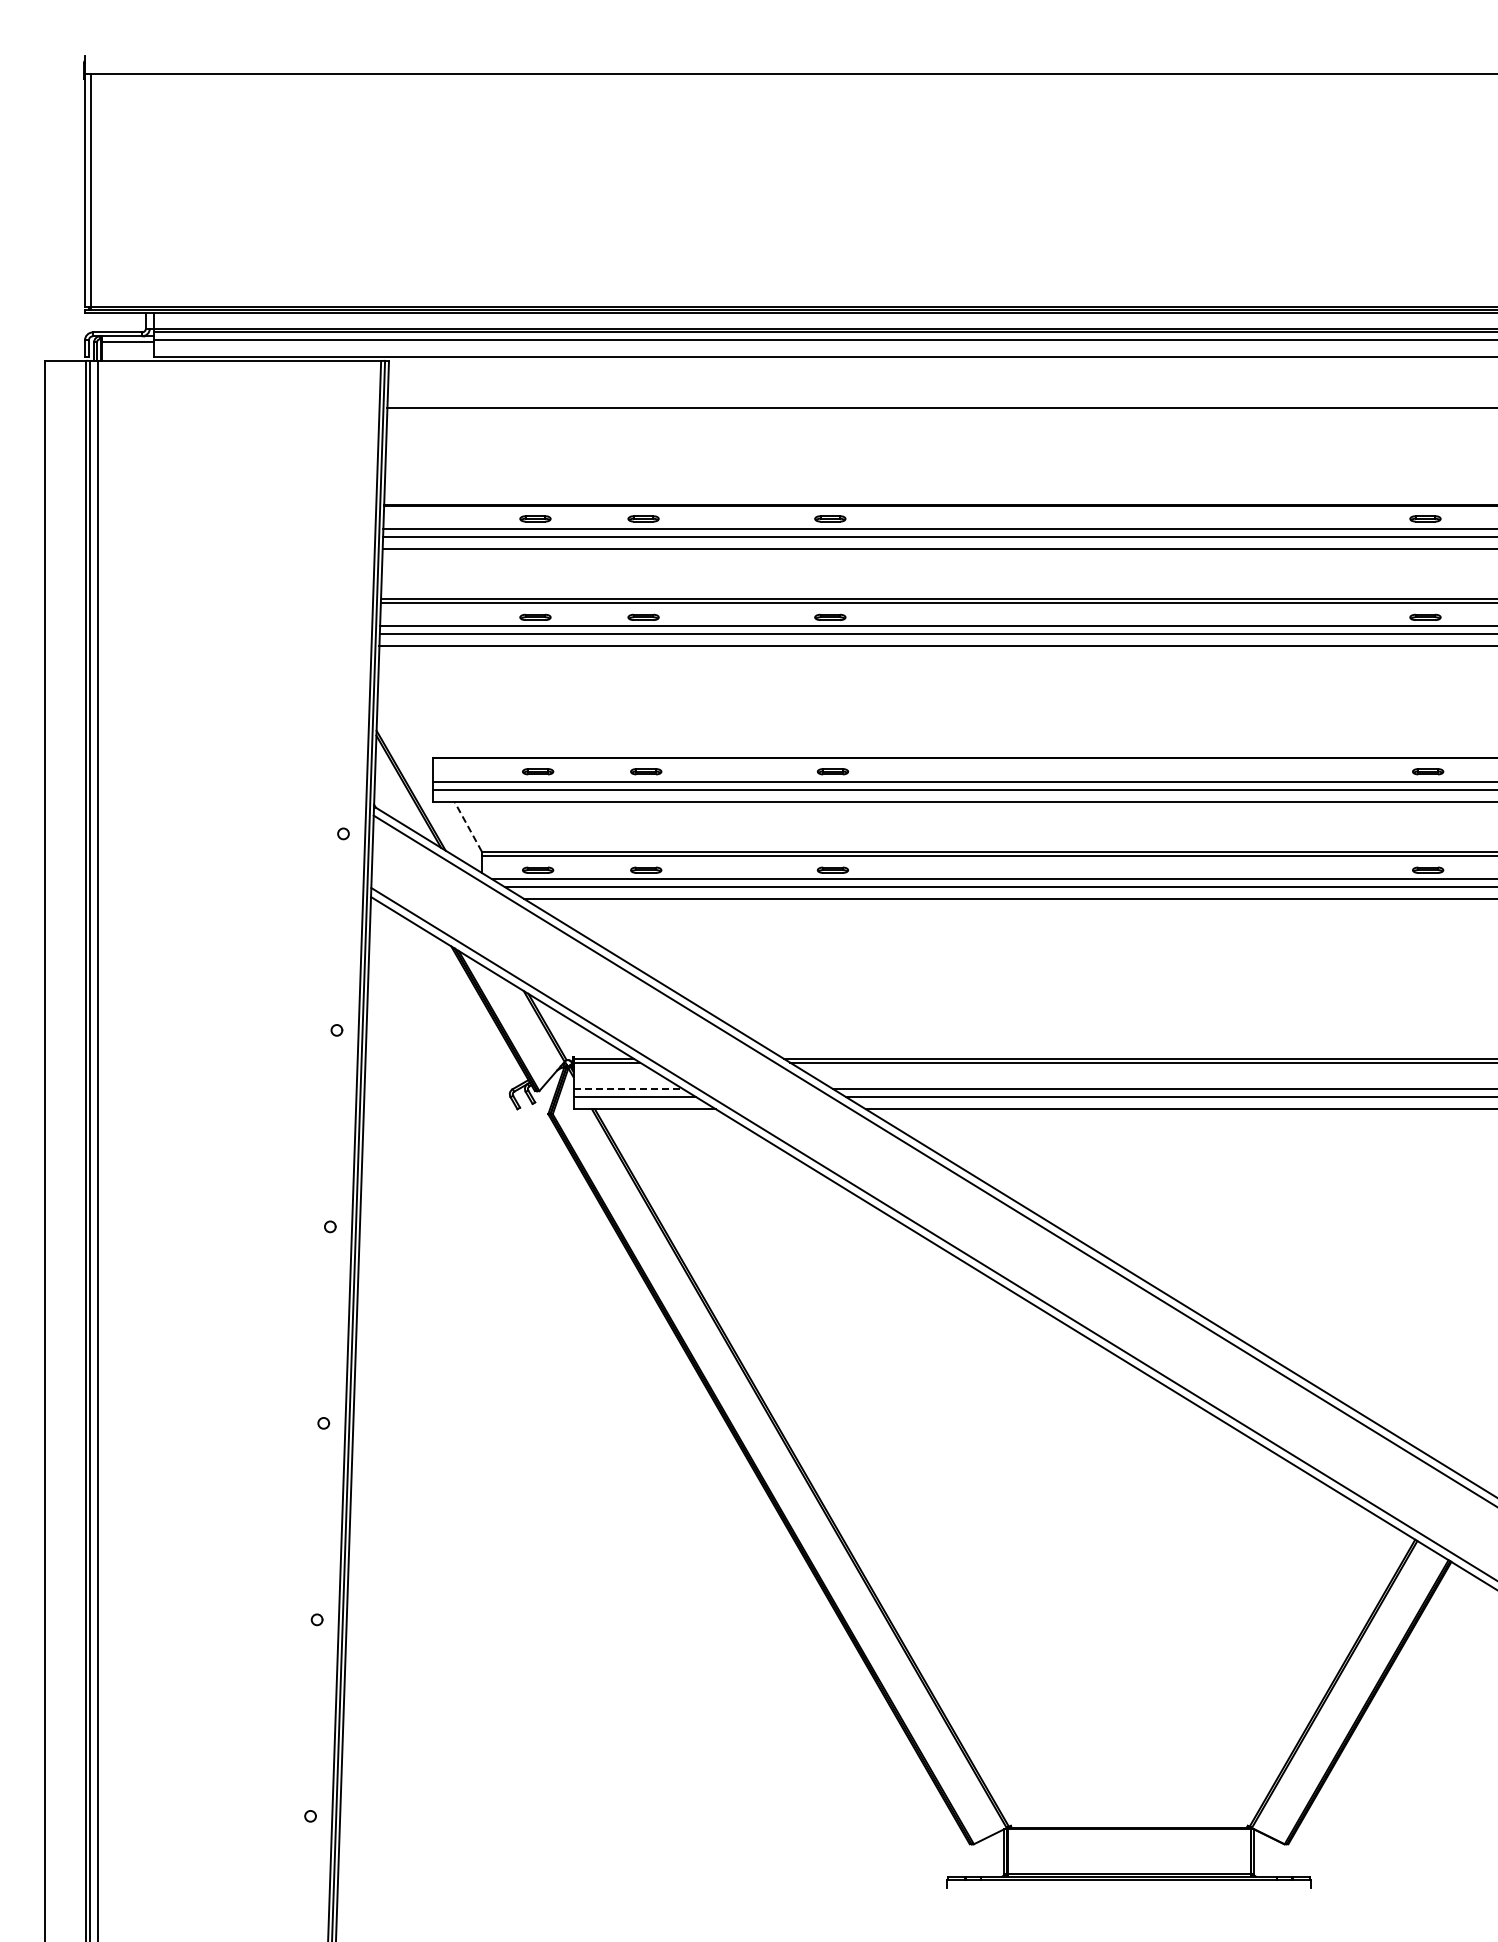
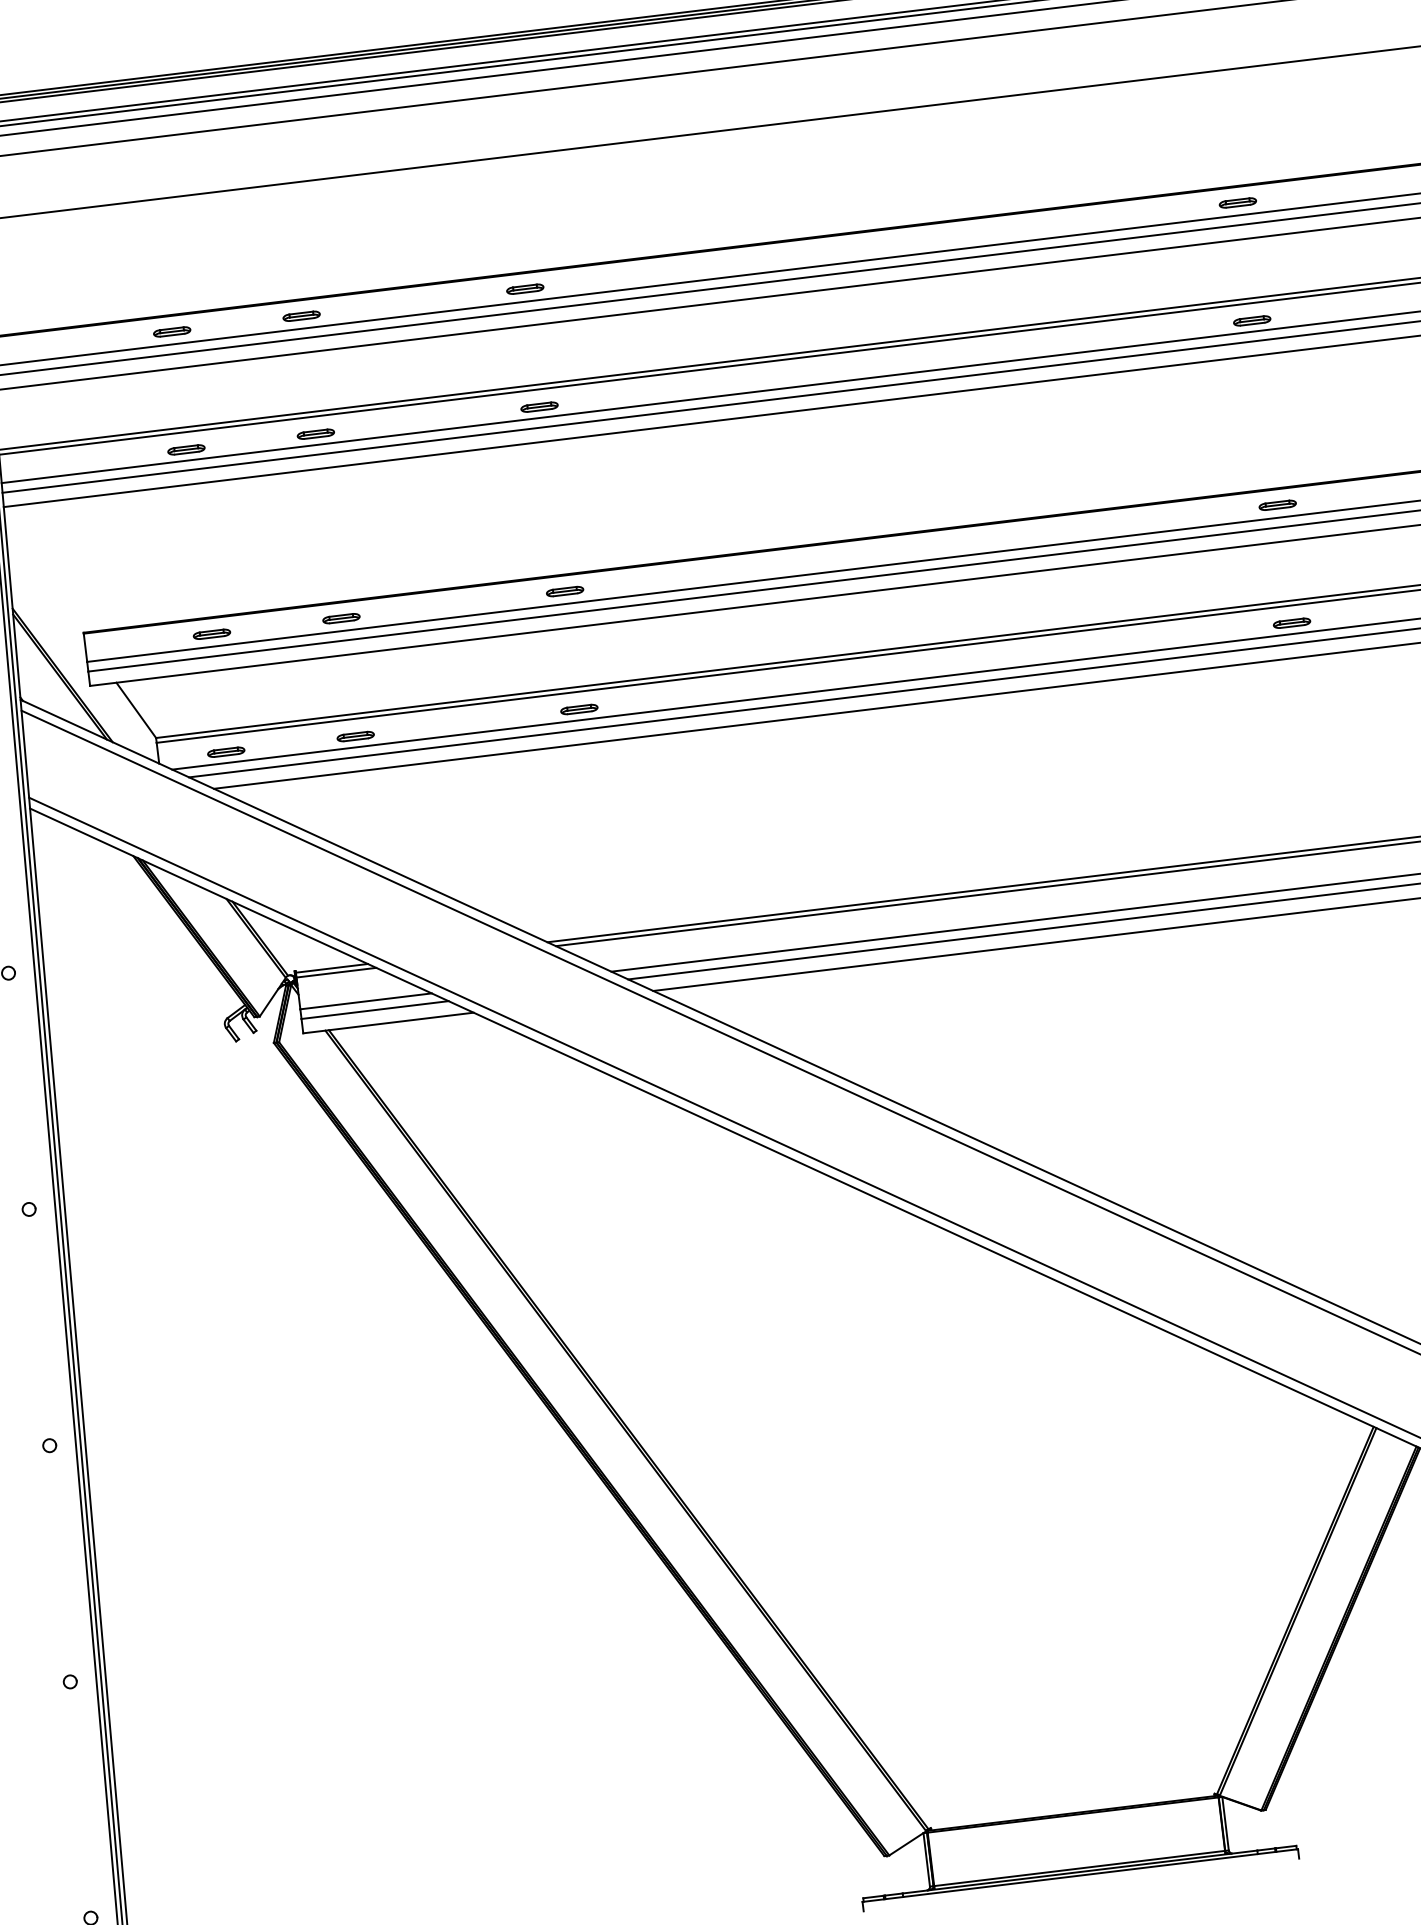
line: (468, 826) -> (136, 709), dashed -> solid
line: (628, 1089) -> (366, 1001), dashed -> solid

